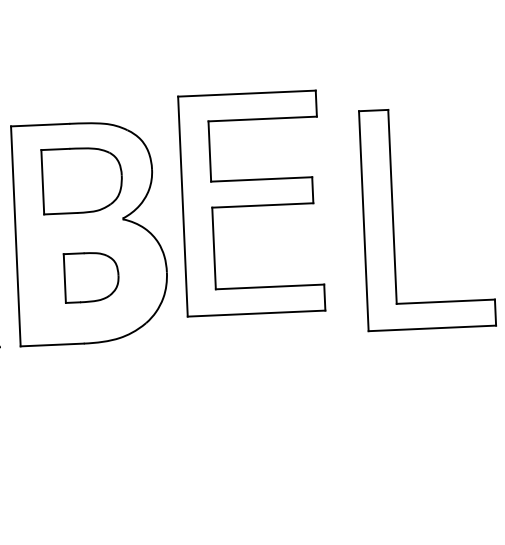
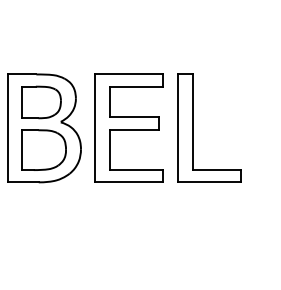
part: (250, 201) -> (128, 127), moved
part: (90, 276) -> (43, 149), size x1.67

